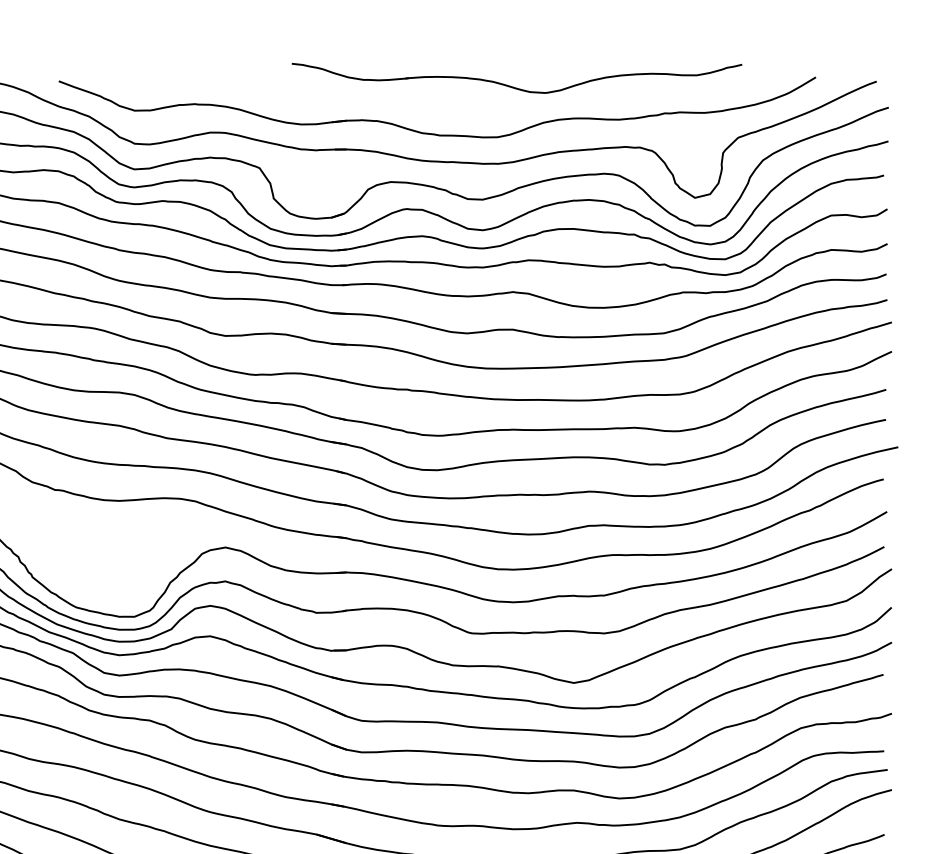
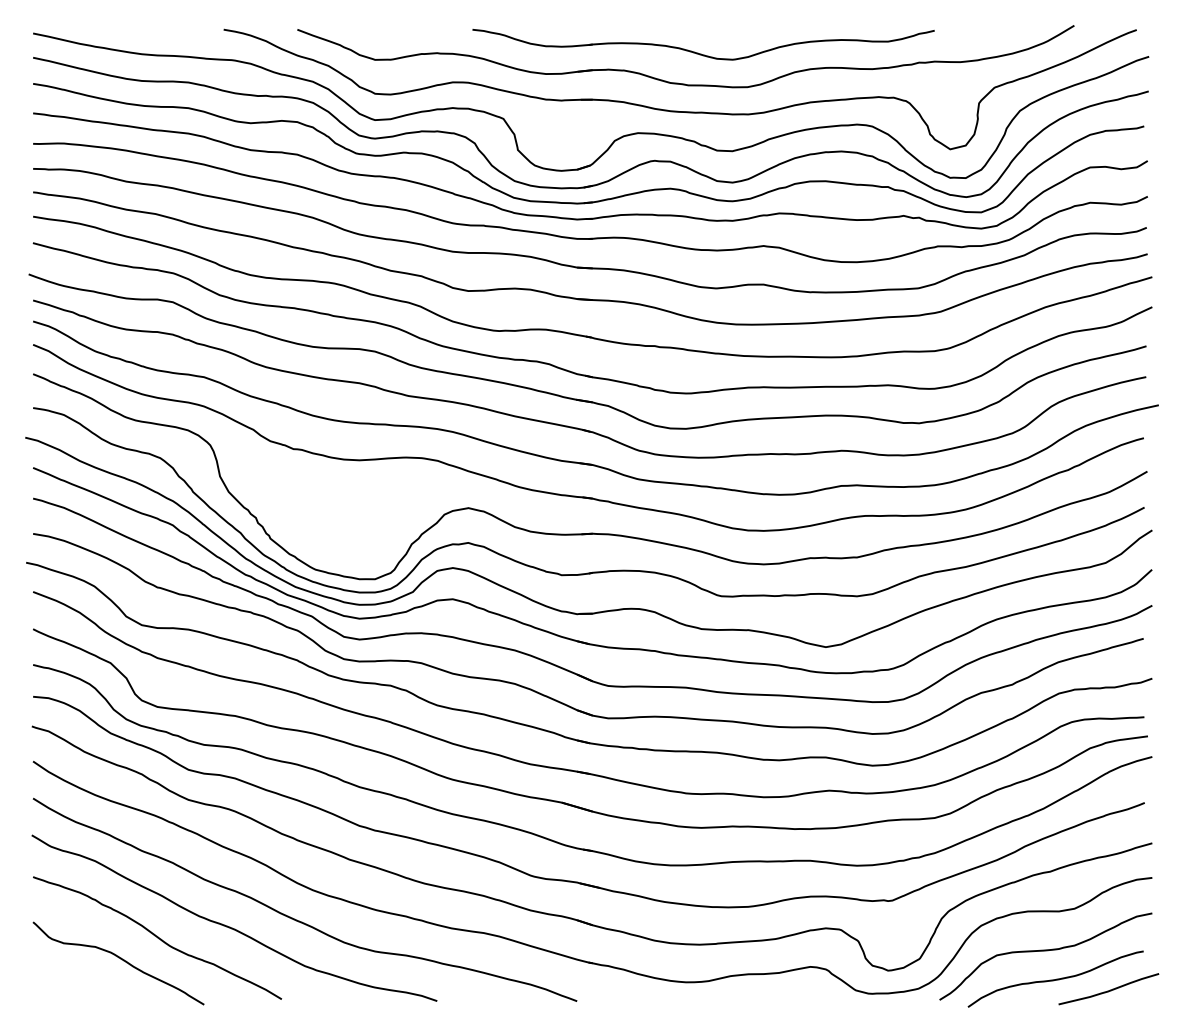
part: (514, 86) -> (701, 53), moved

